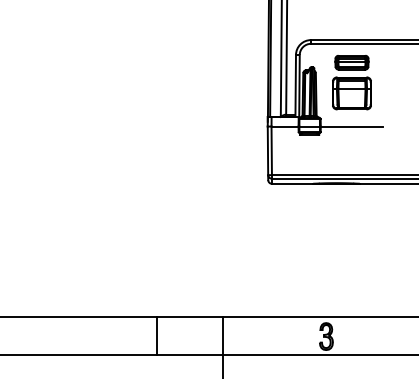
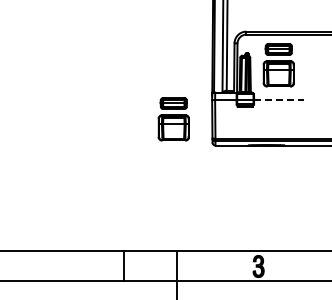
line: (351, 127) -> (278, 100), solid -> dashed
part: (218, 150) -> (173, 119), added

